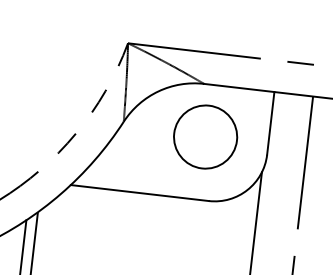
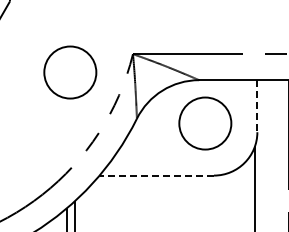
circle: (50, 56) -> (70, 72), added
line: (270, 123) -> (257, 106), solid -> dashed
line: (139, 192) -> (156, 175), solid -> dashed

